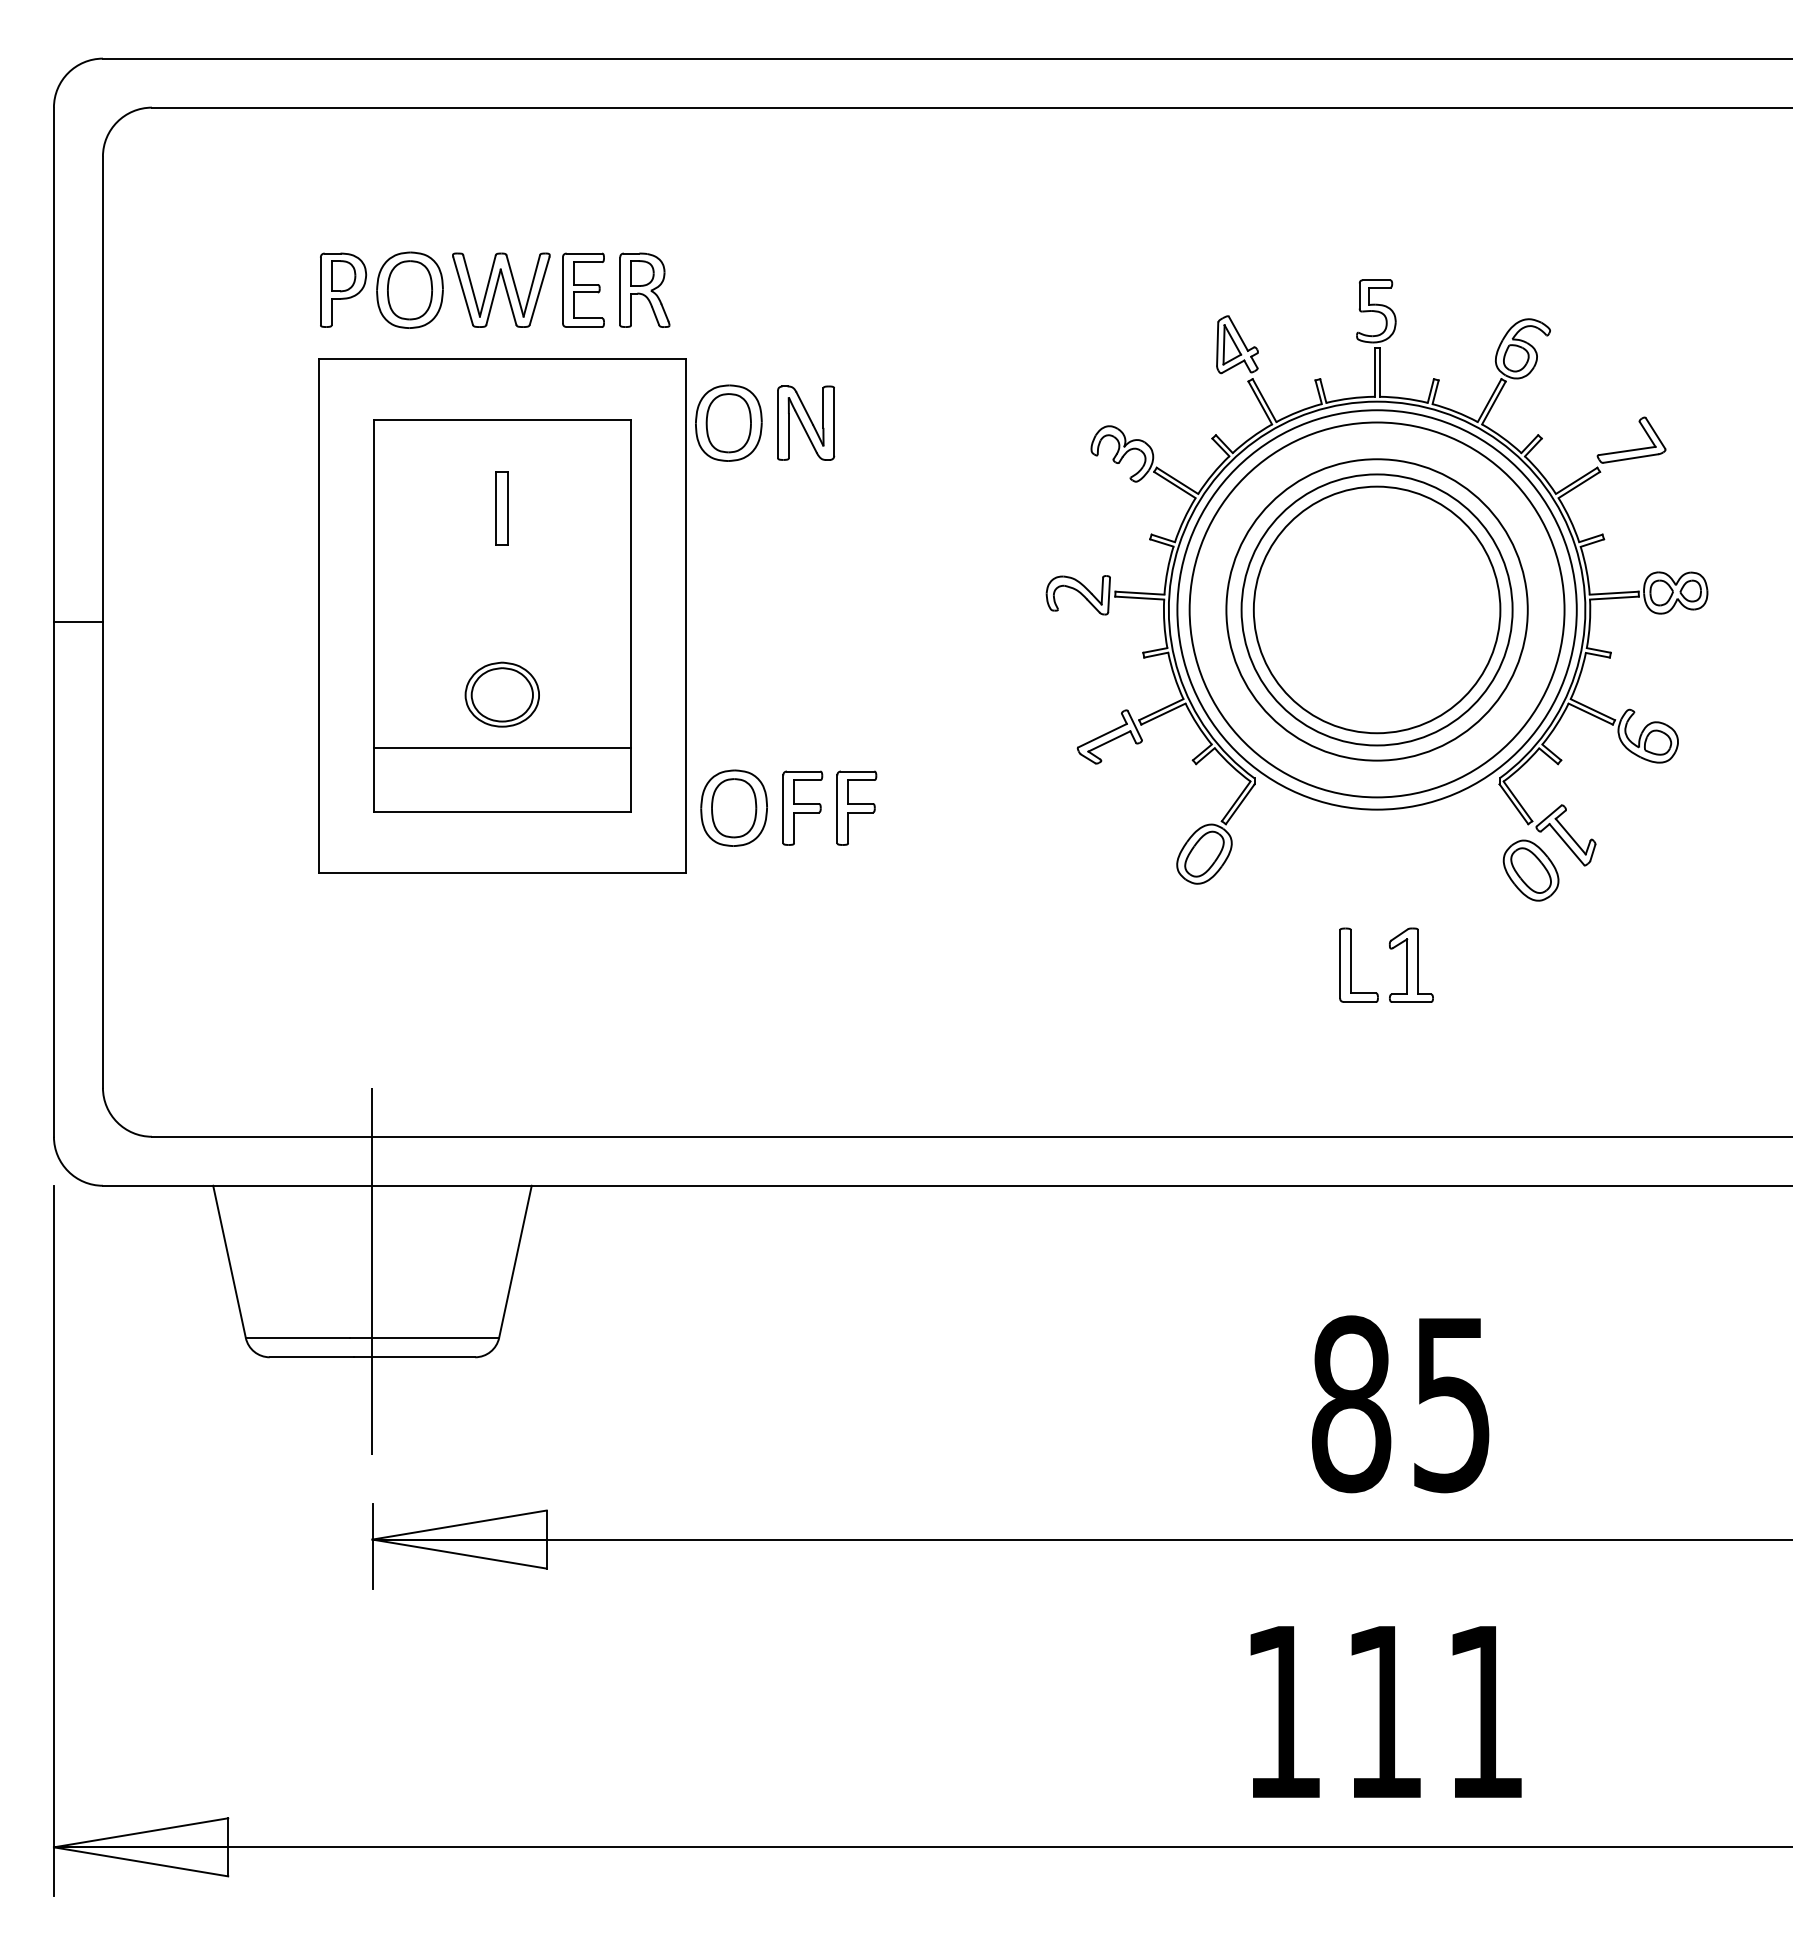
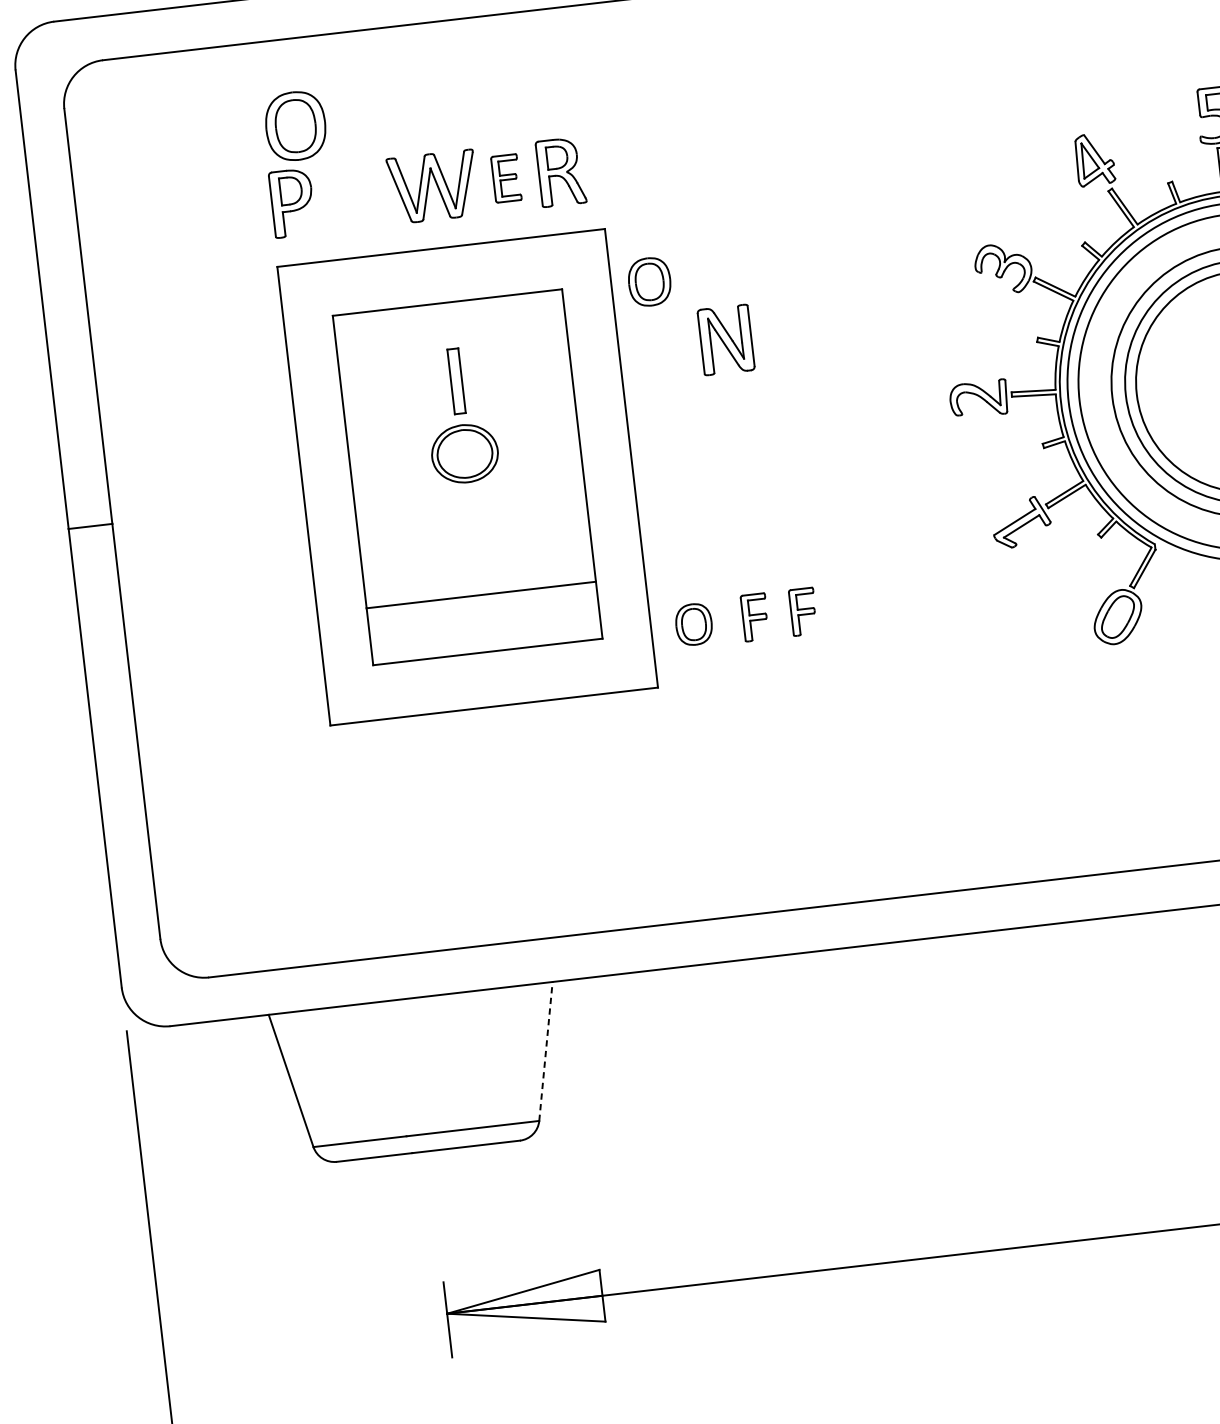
part: (409, 289) -> (295, 125), moved
part: (583, 289) -> (506, 177), size x0.7
part: (728, 422) -> (649, 281), size x0.7
part: (806, 422) -> (726, 339), moved
part: (501, 694) -> (464, 453), moved
part: (733, 807) -> (693, 624), size x0.6
part: (802, 807) -> (754, 616), size x0.7
part: (856, 807) -> (803, 611), size x0.7
line: (515, 1261) -> (545, 1051), solid -> dashed
line: (372, 1271) -> (419, 1074), removed

